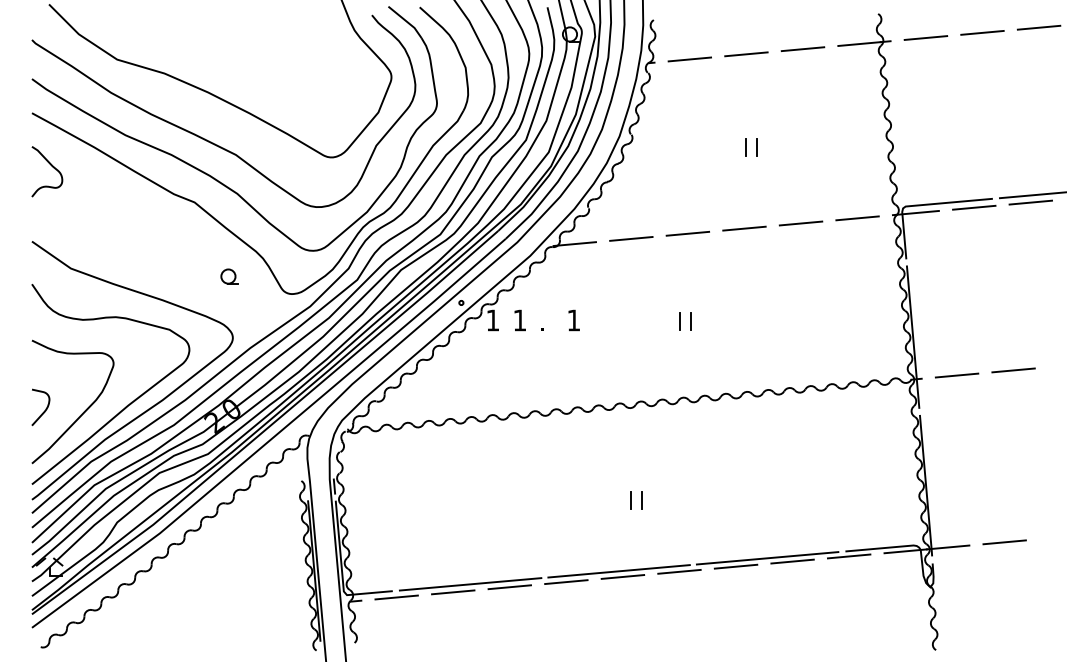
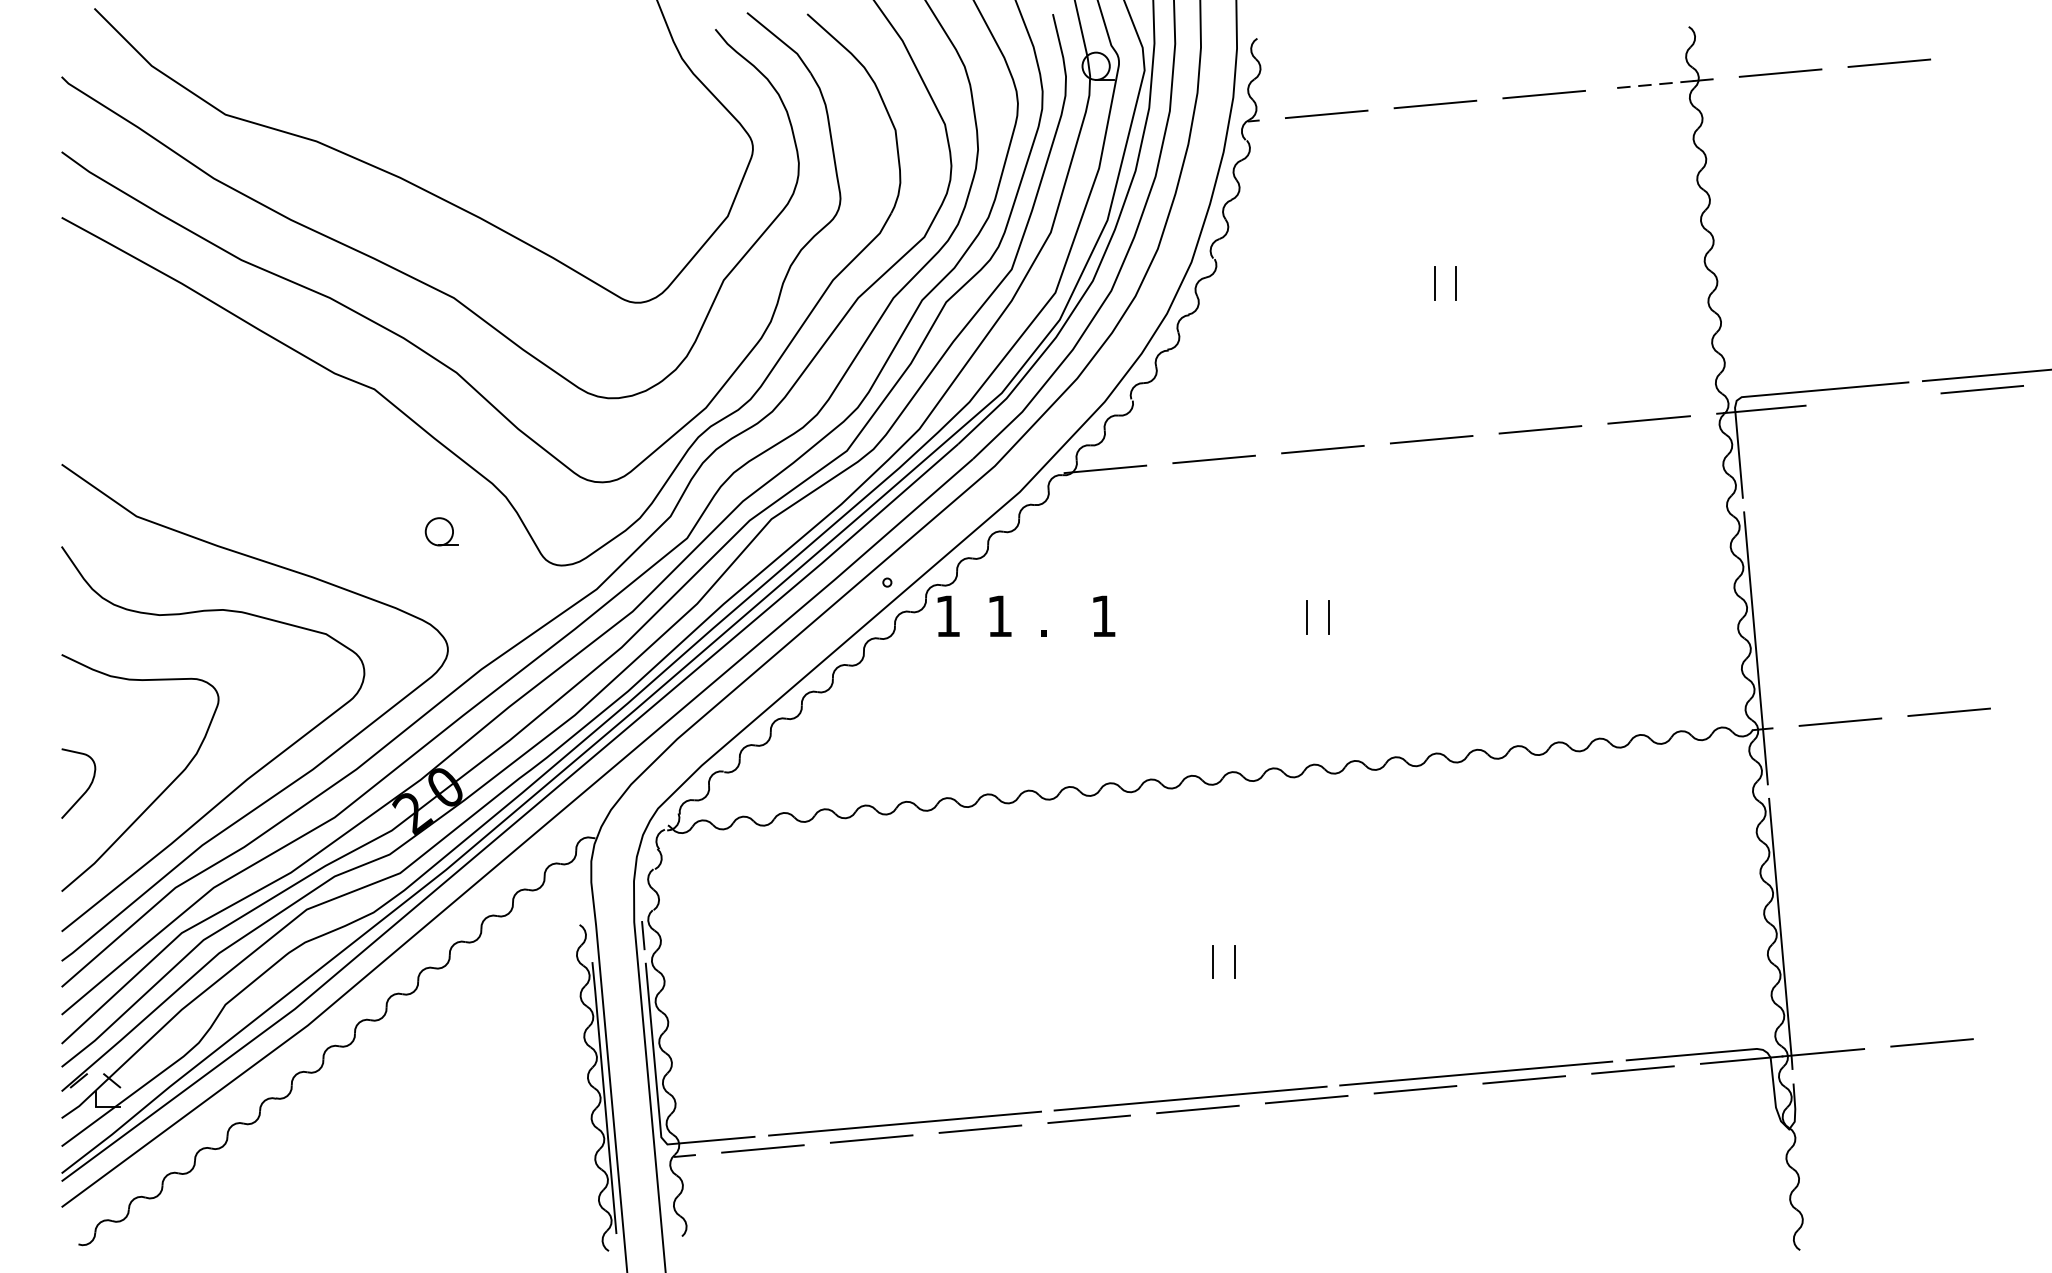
line: (1038, 27) -> (1997, 52), removed
line: (859, 44) -> (1652, 85), solid -> dashed
curve: (51, 166) -> (99, 320), removed
line: (974, 207) -> (1873, 399), removed

